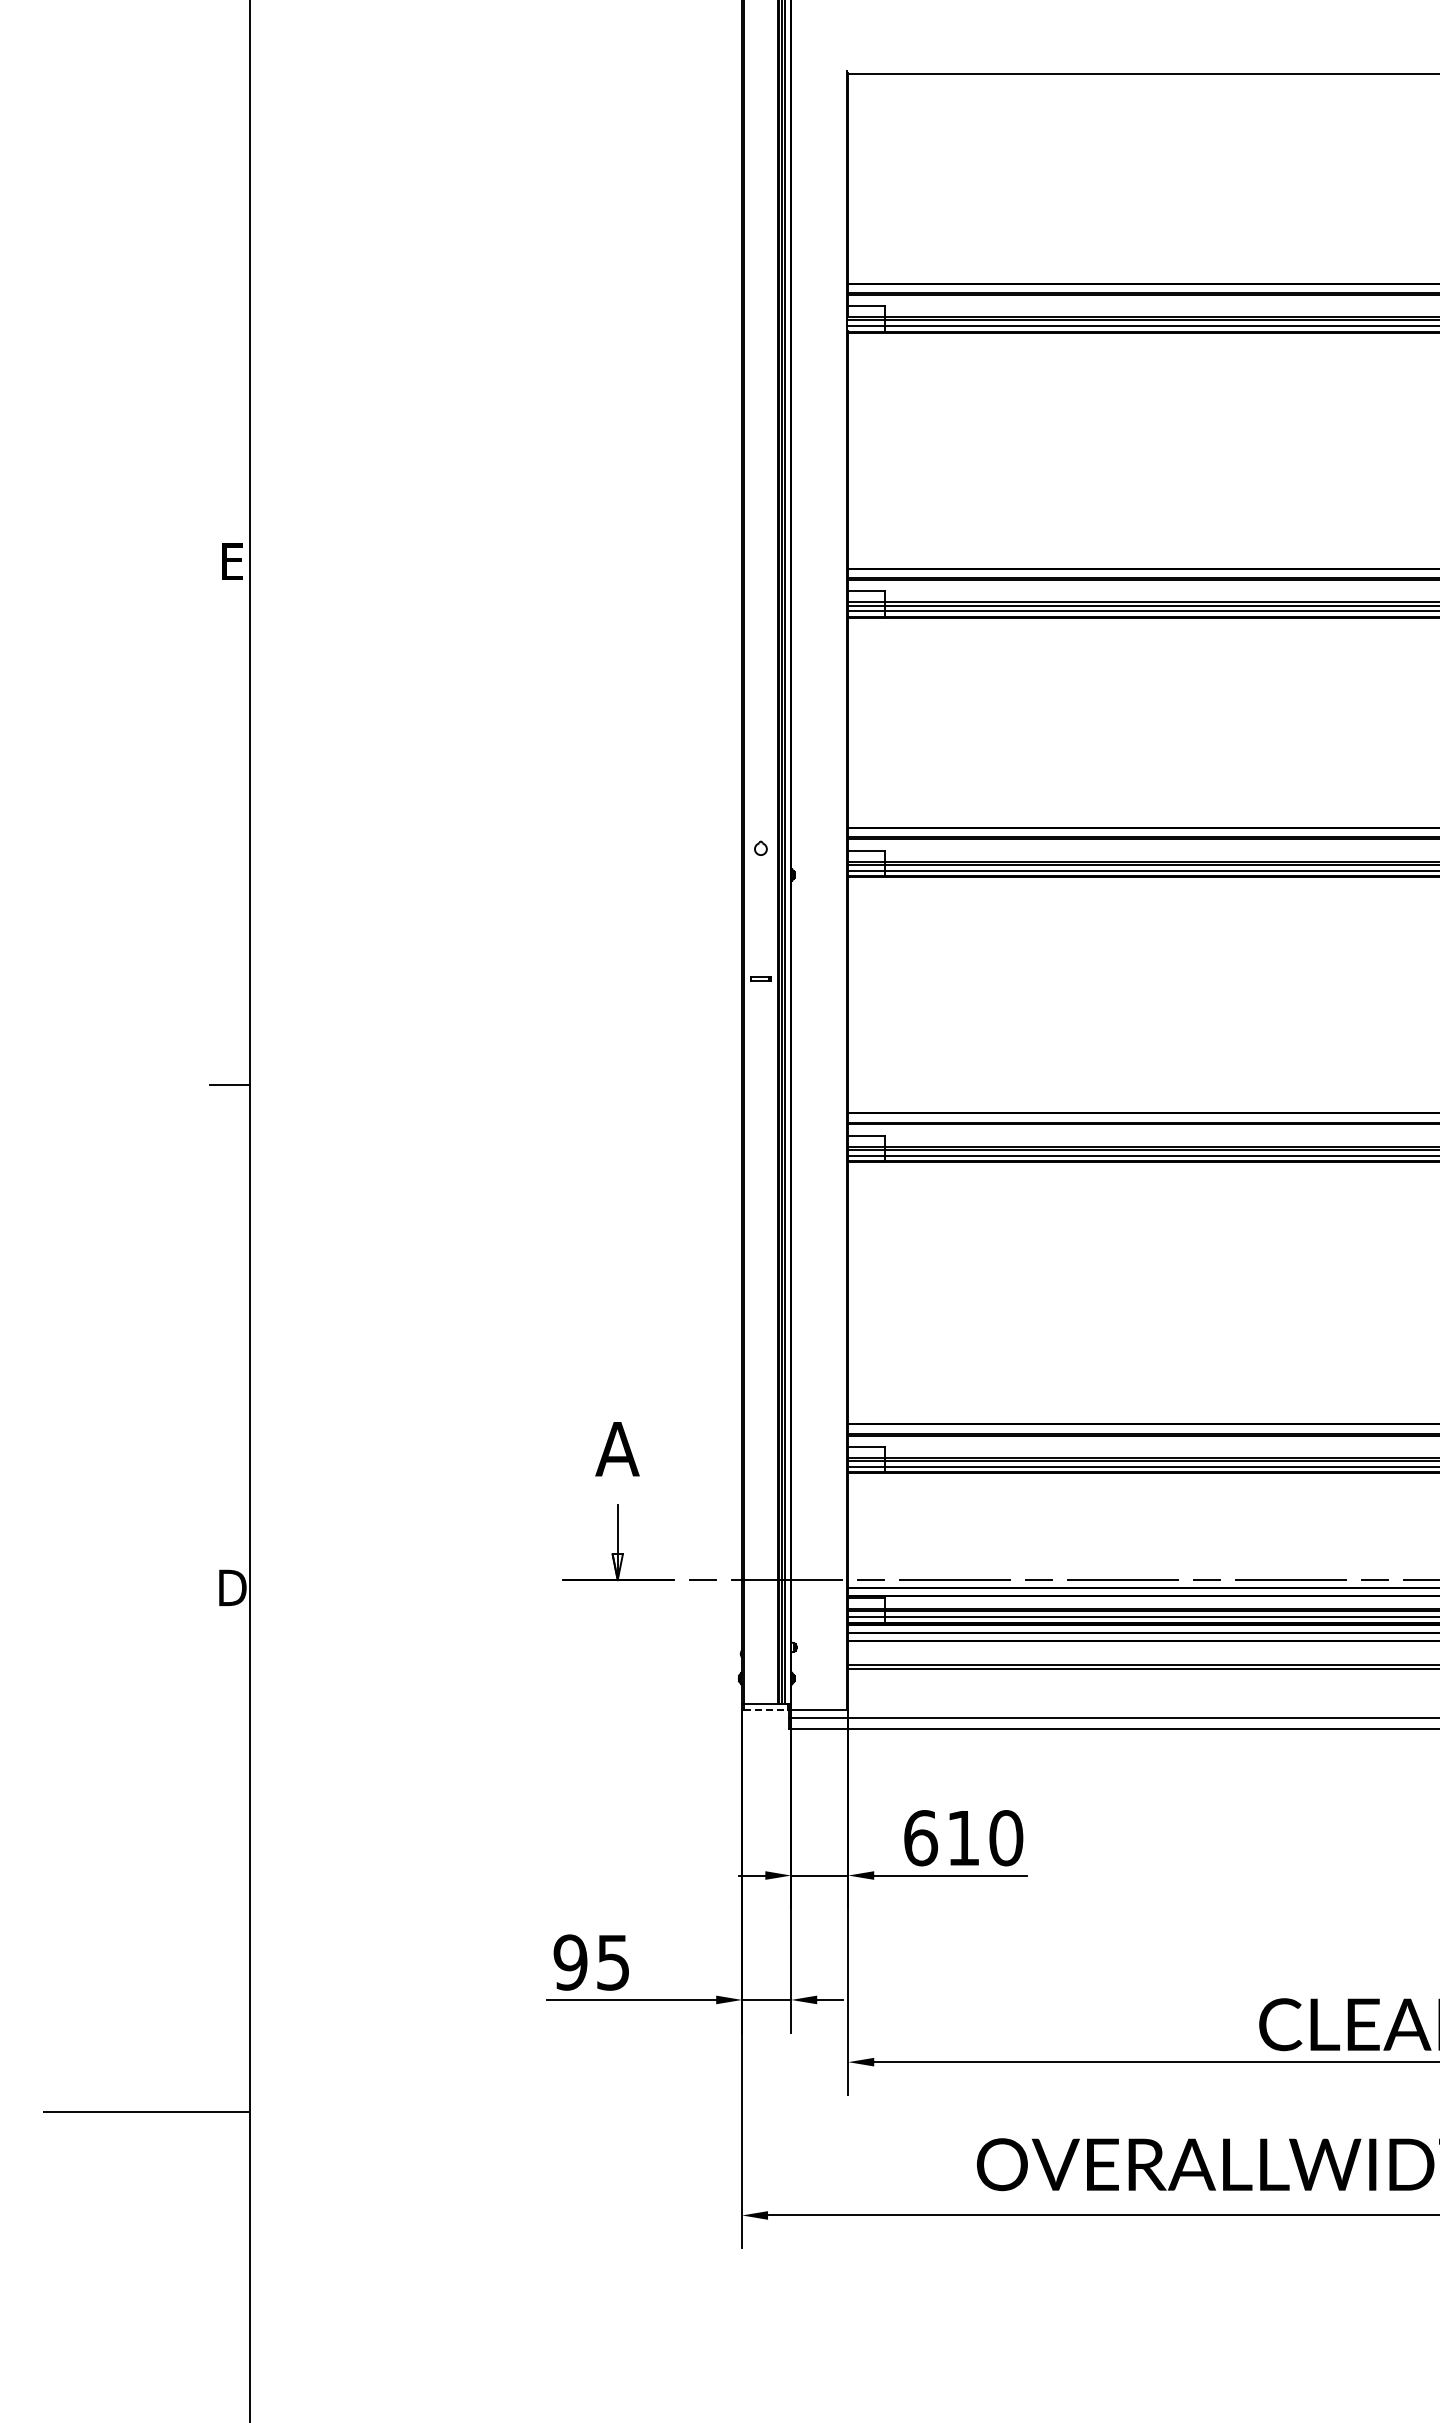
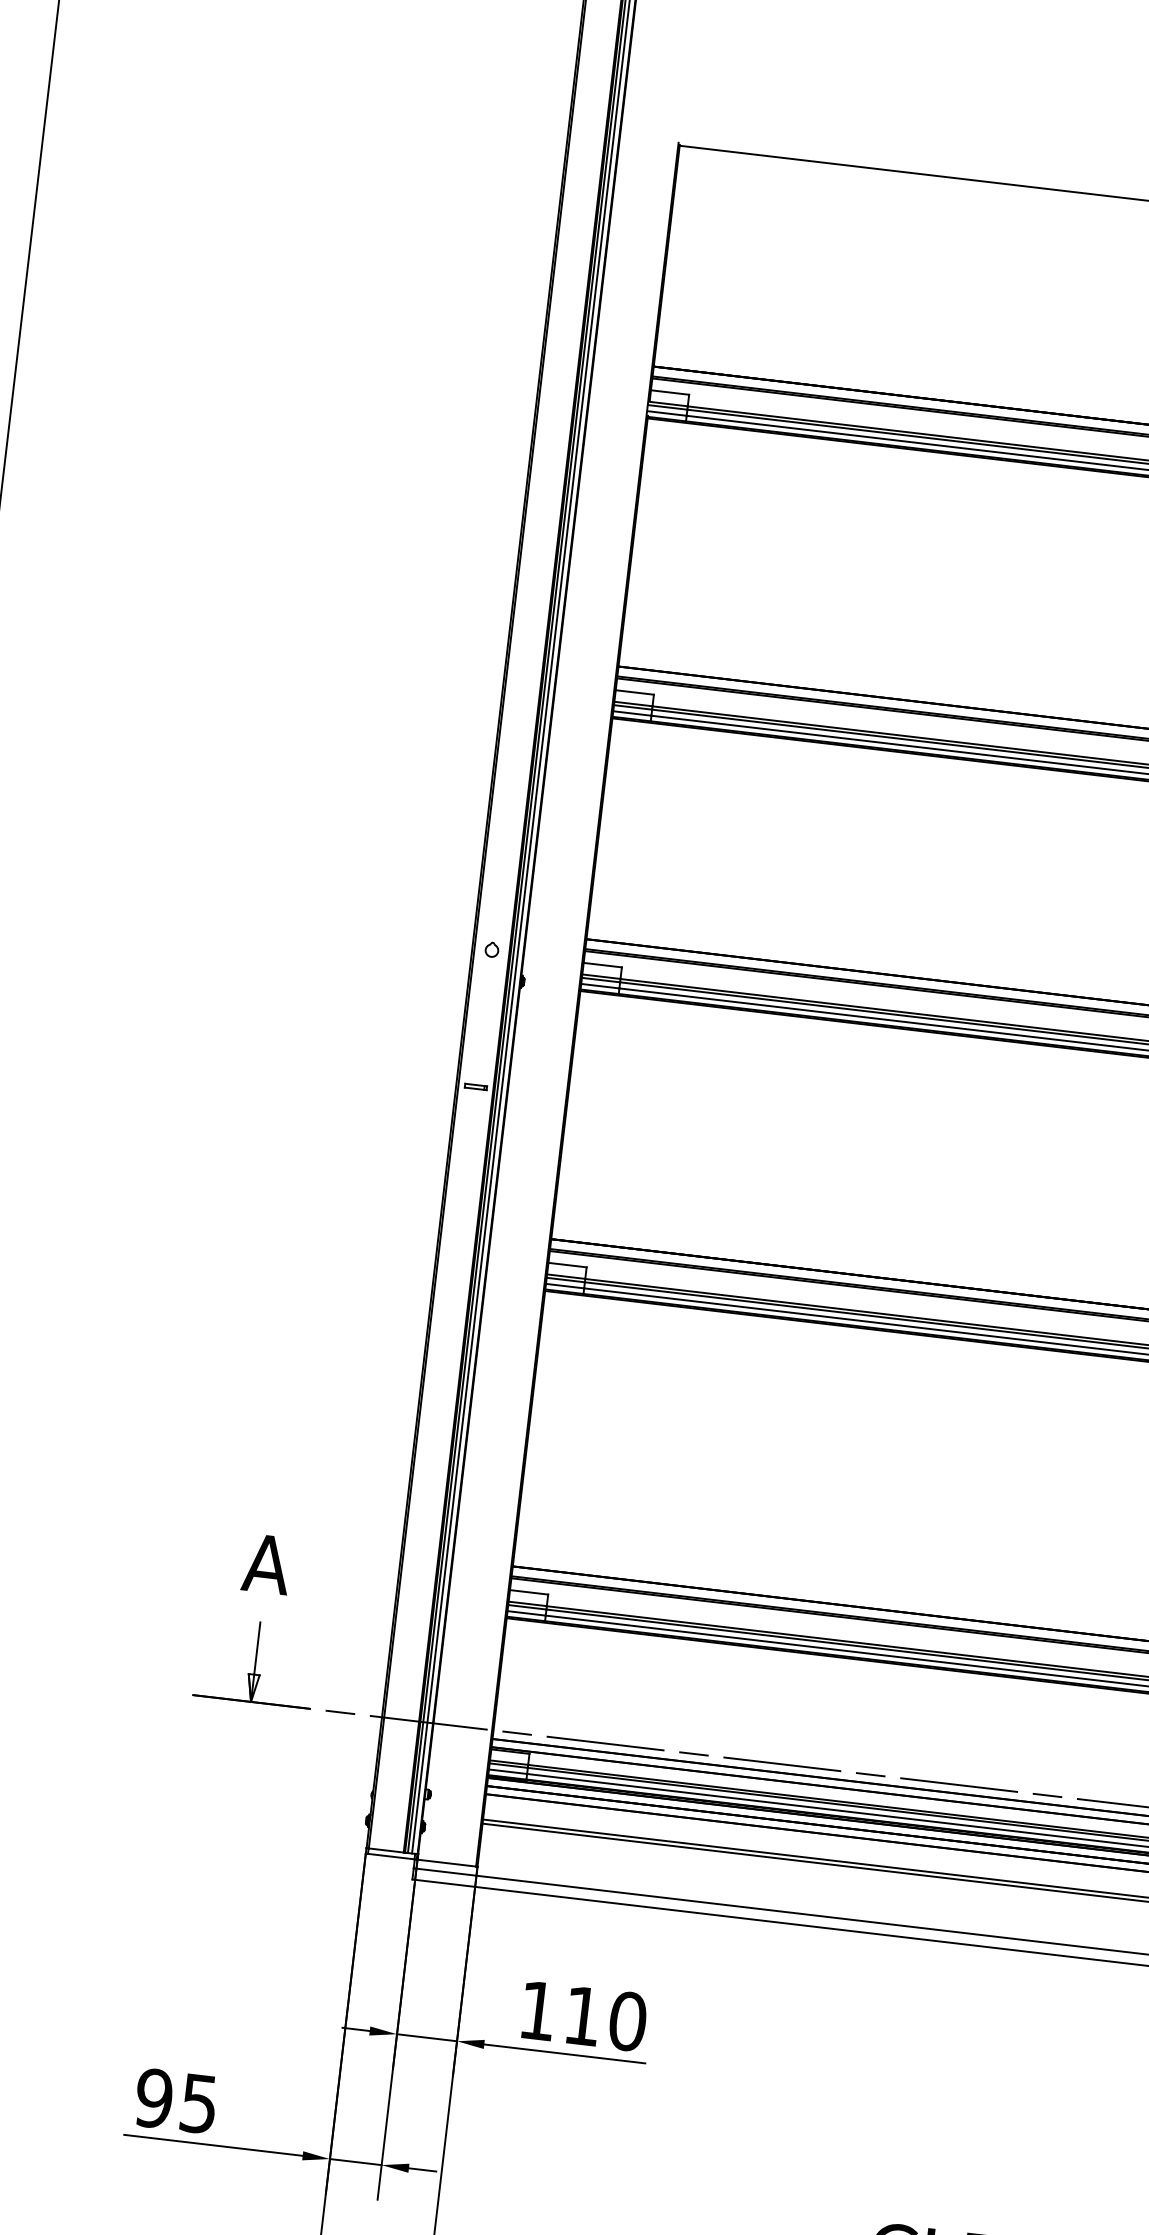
line: (766, 1709) -> (391, 1856), dashed -> solid
text: (921, 1838) -> (538, 2011), 610 -> 110

